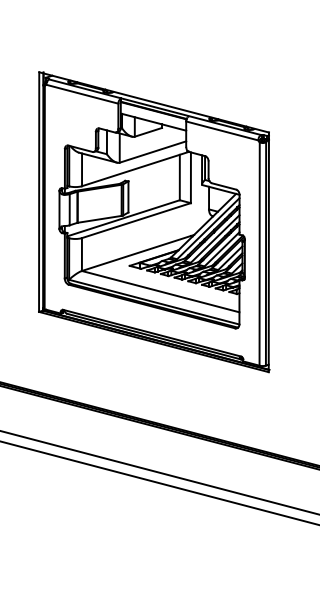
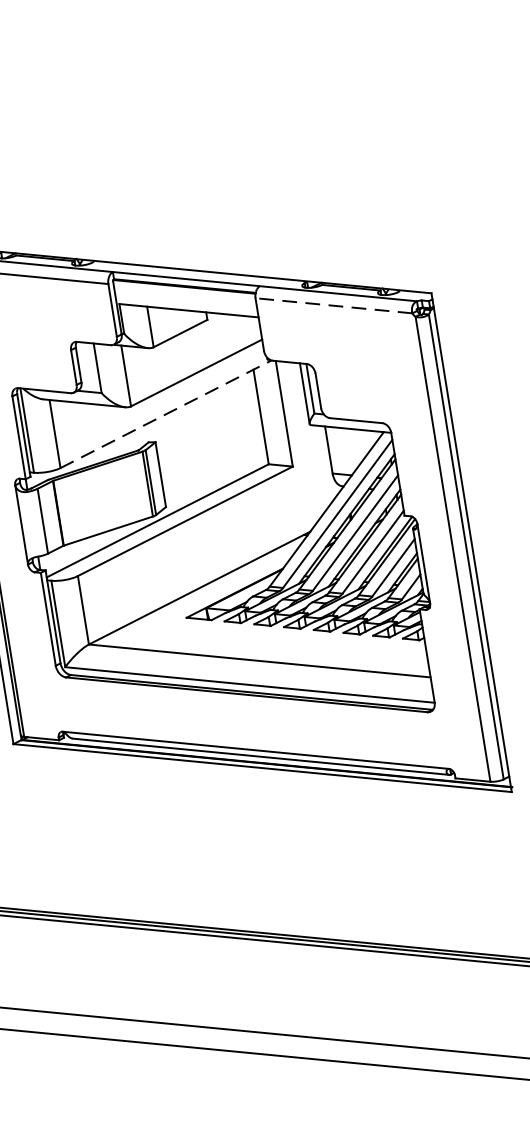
line: (221, 130) -> (332, 305), solid -> dashed
line: (135, 168) -> (165, 413), solid -> dashed

